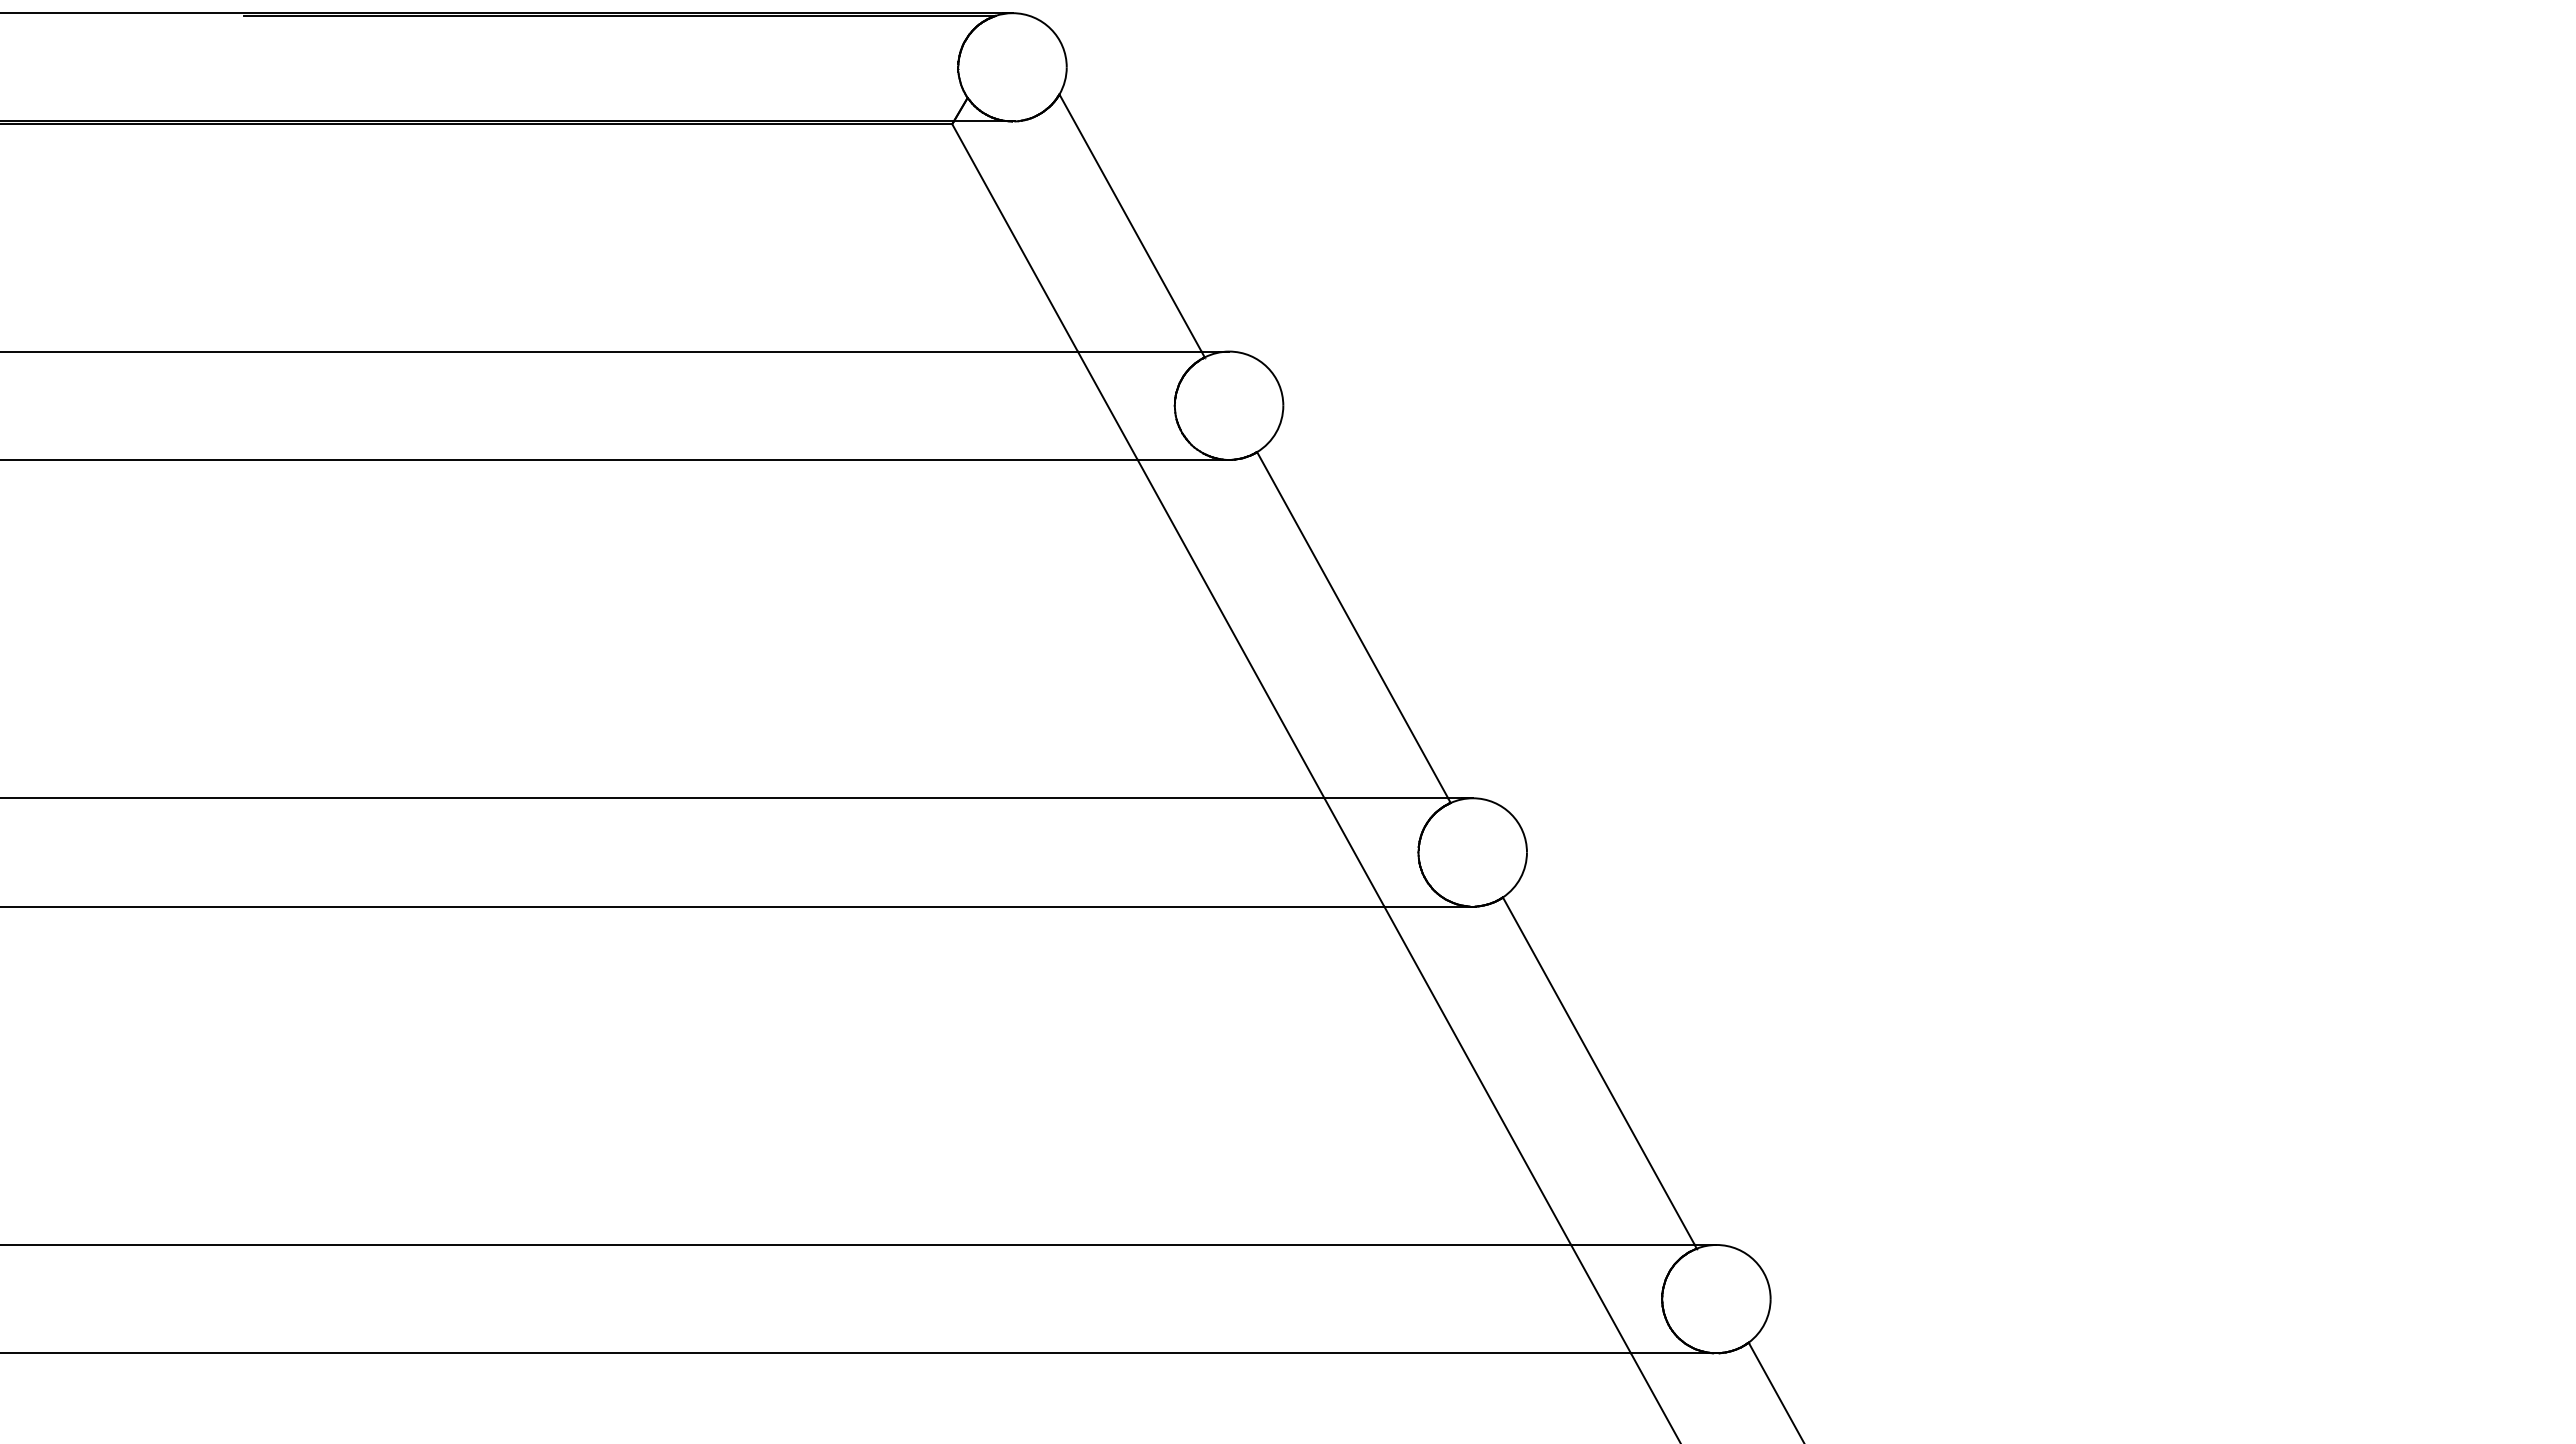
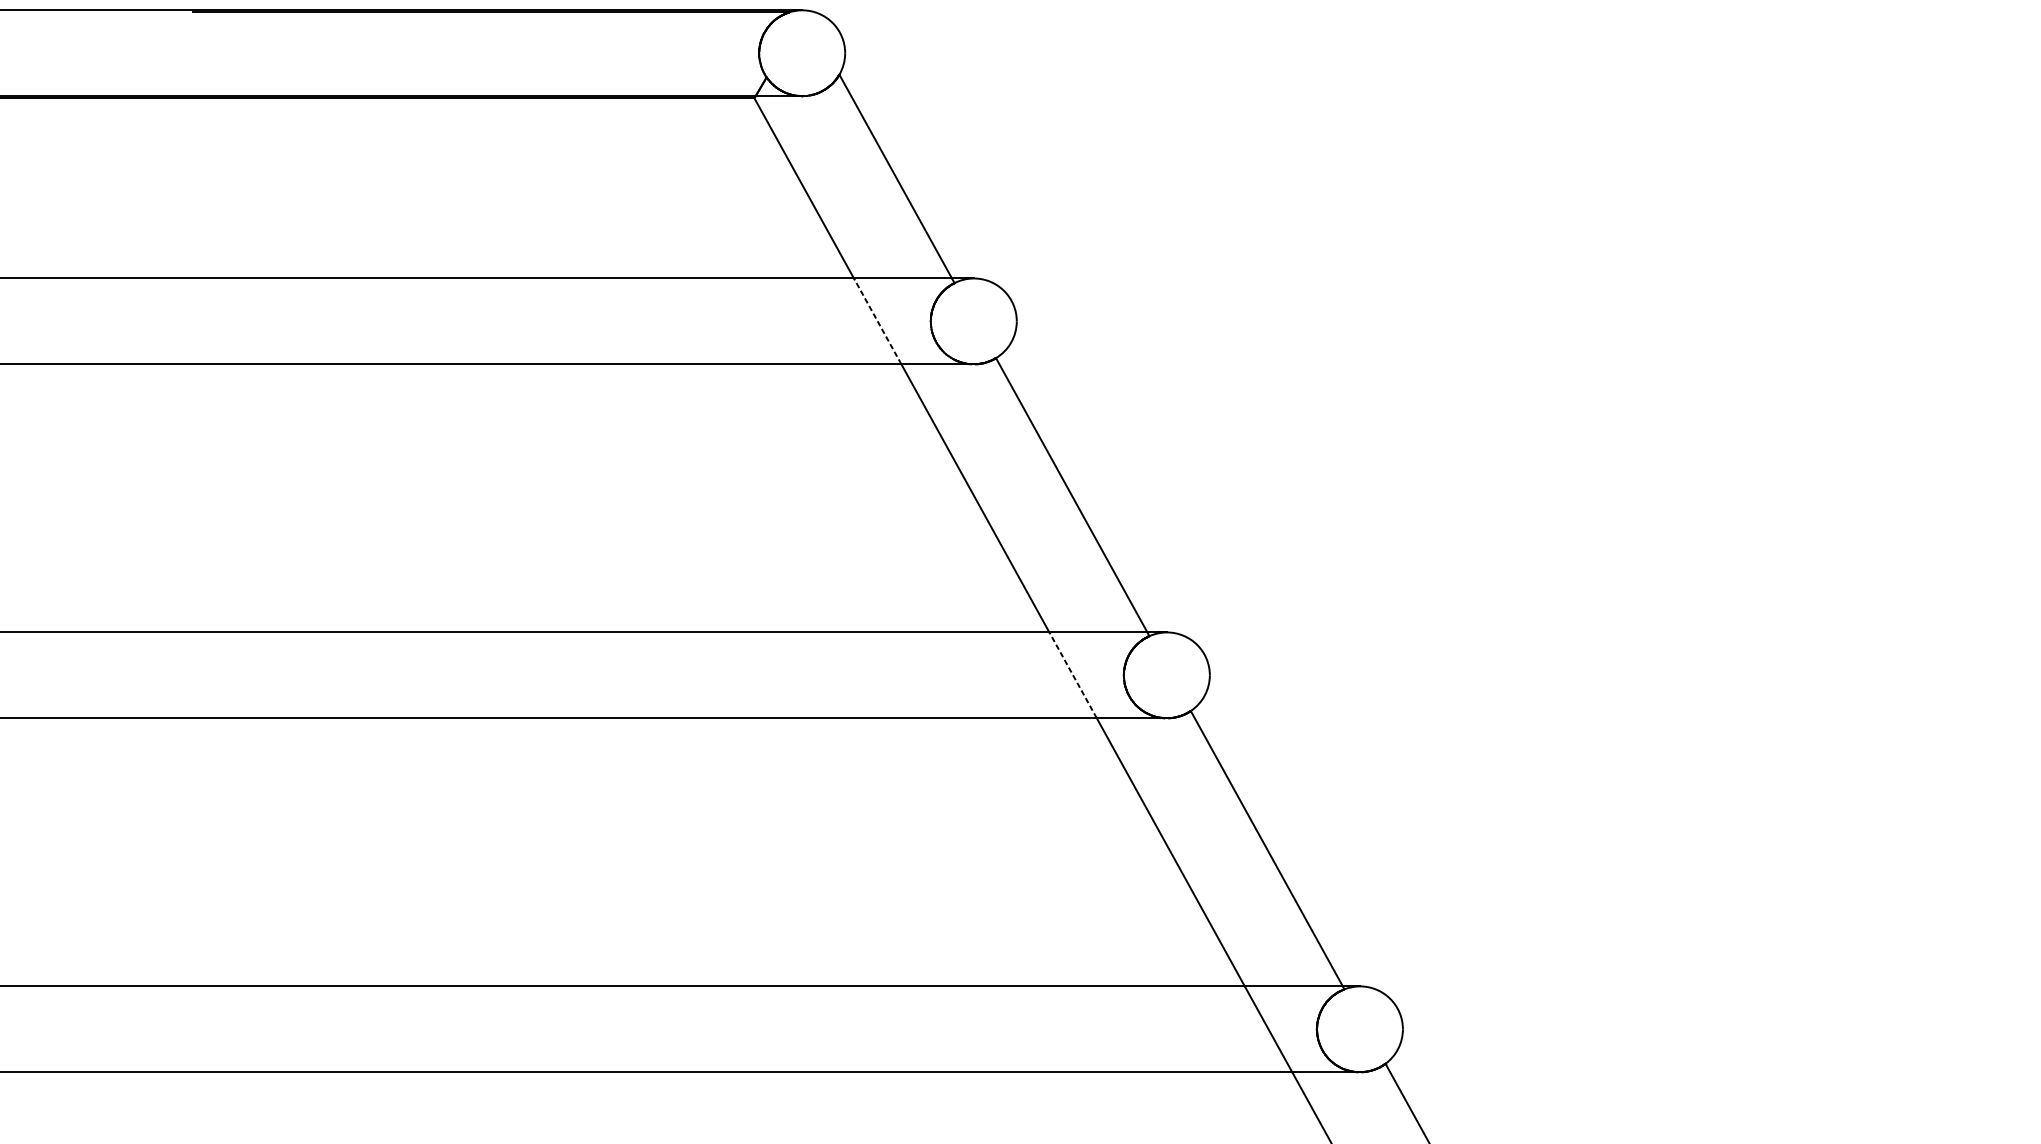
line: (1107, 405) -> (877, 321), solid -> dashed
line: (1354, 852) -> (1073, 675), solid -> dashed

